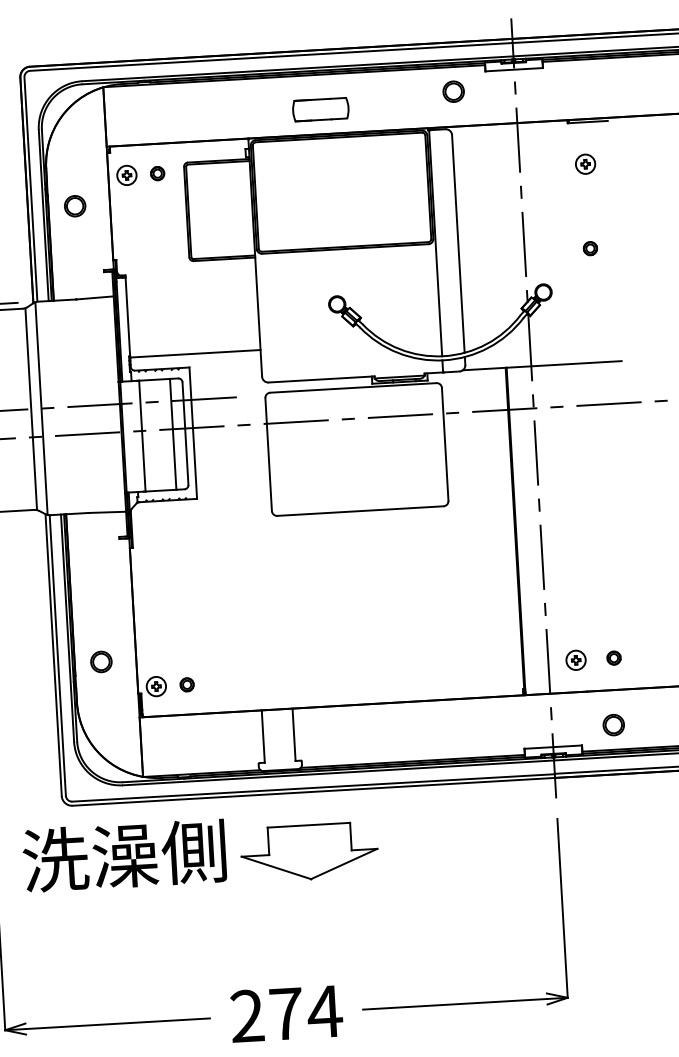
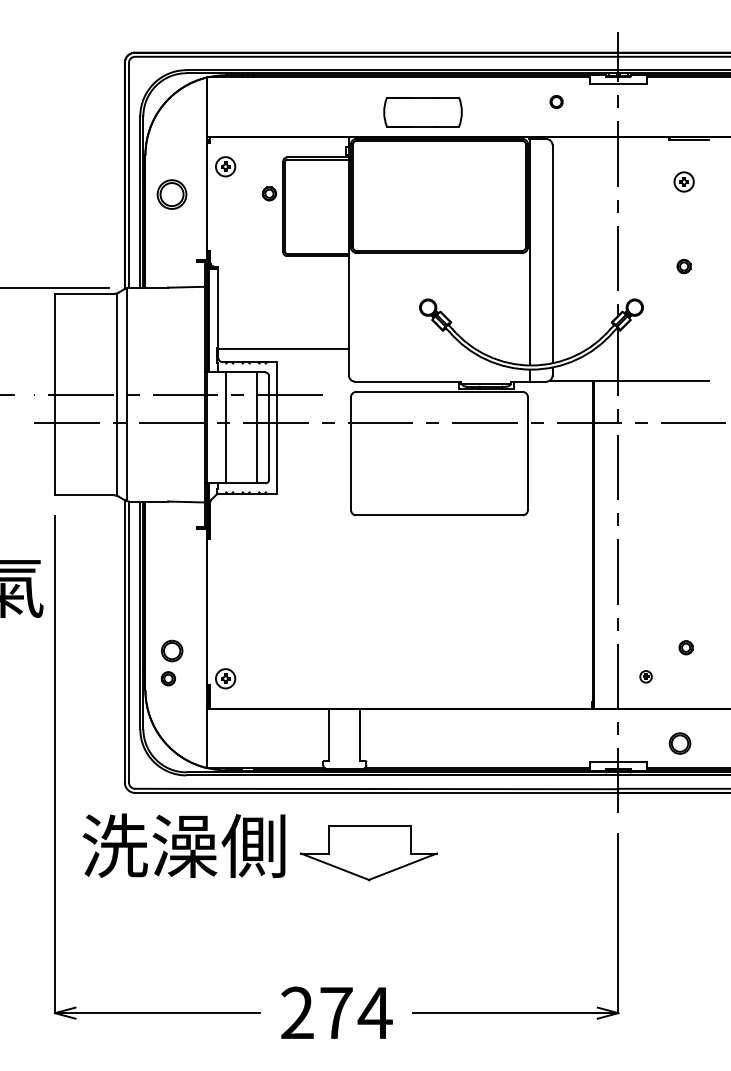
part: (453, 91) -> (556, 101), size x0.6
part: (320, 109) -> (422, 112), size x1.4
part: (156, 173) -> (268, 193), moved
part: (75, 206) -> (172, 194), size x1.4
part: (613, 657) -> (685, 647), moved
part: (575, 660) -> (645, 676), size x0.6
part: (186, 684) -> (167, 678), moved

